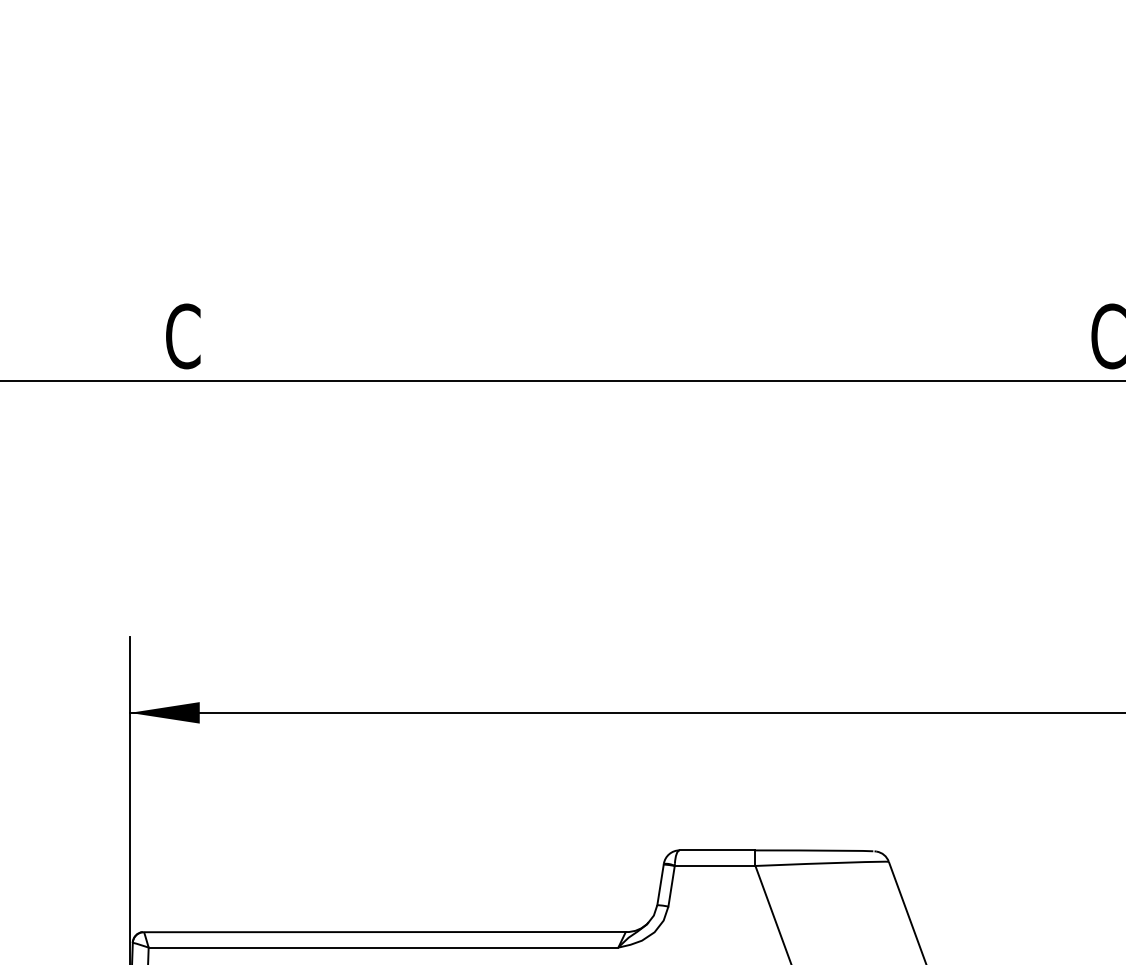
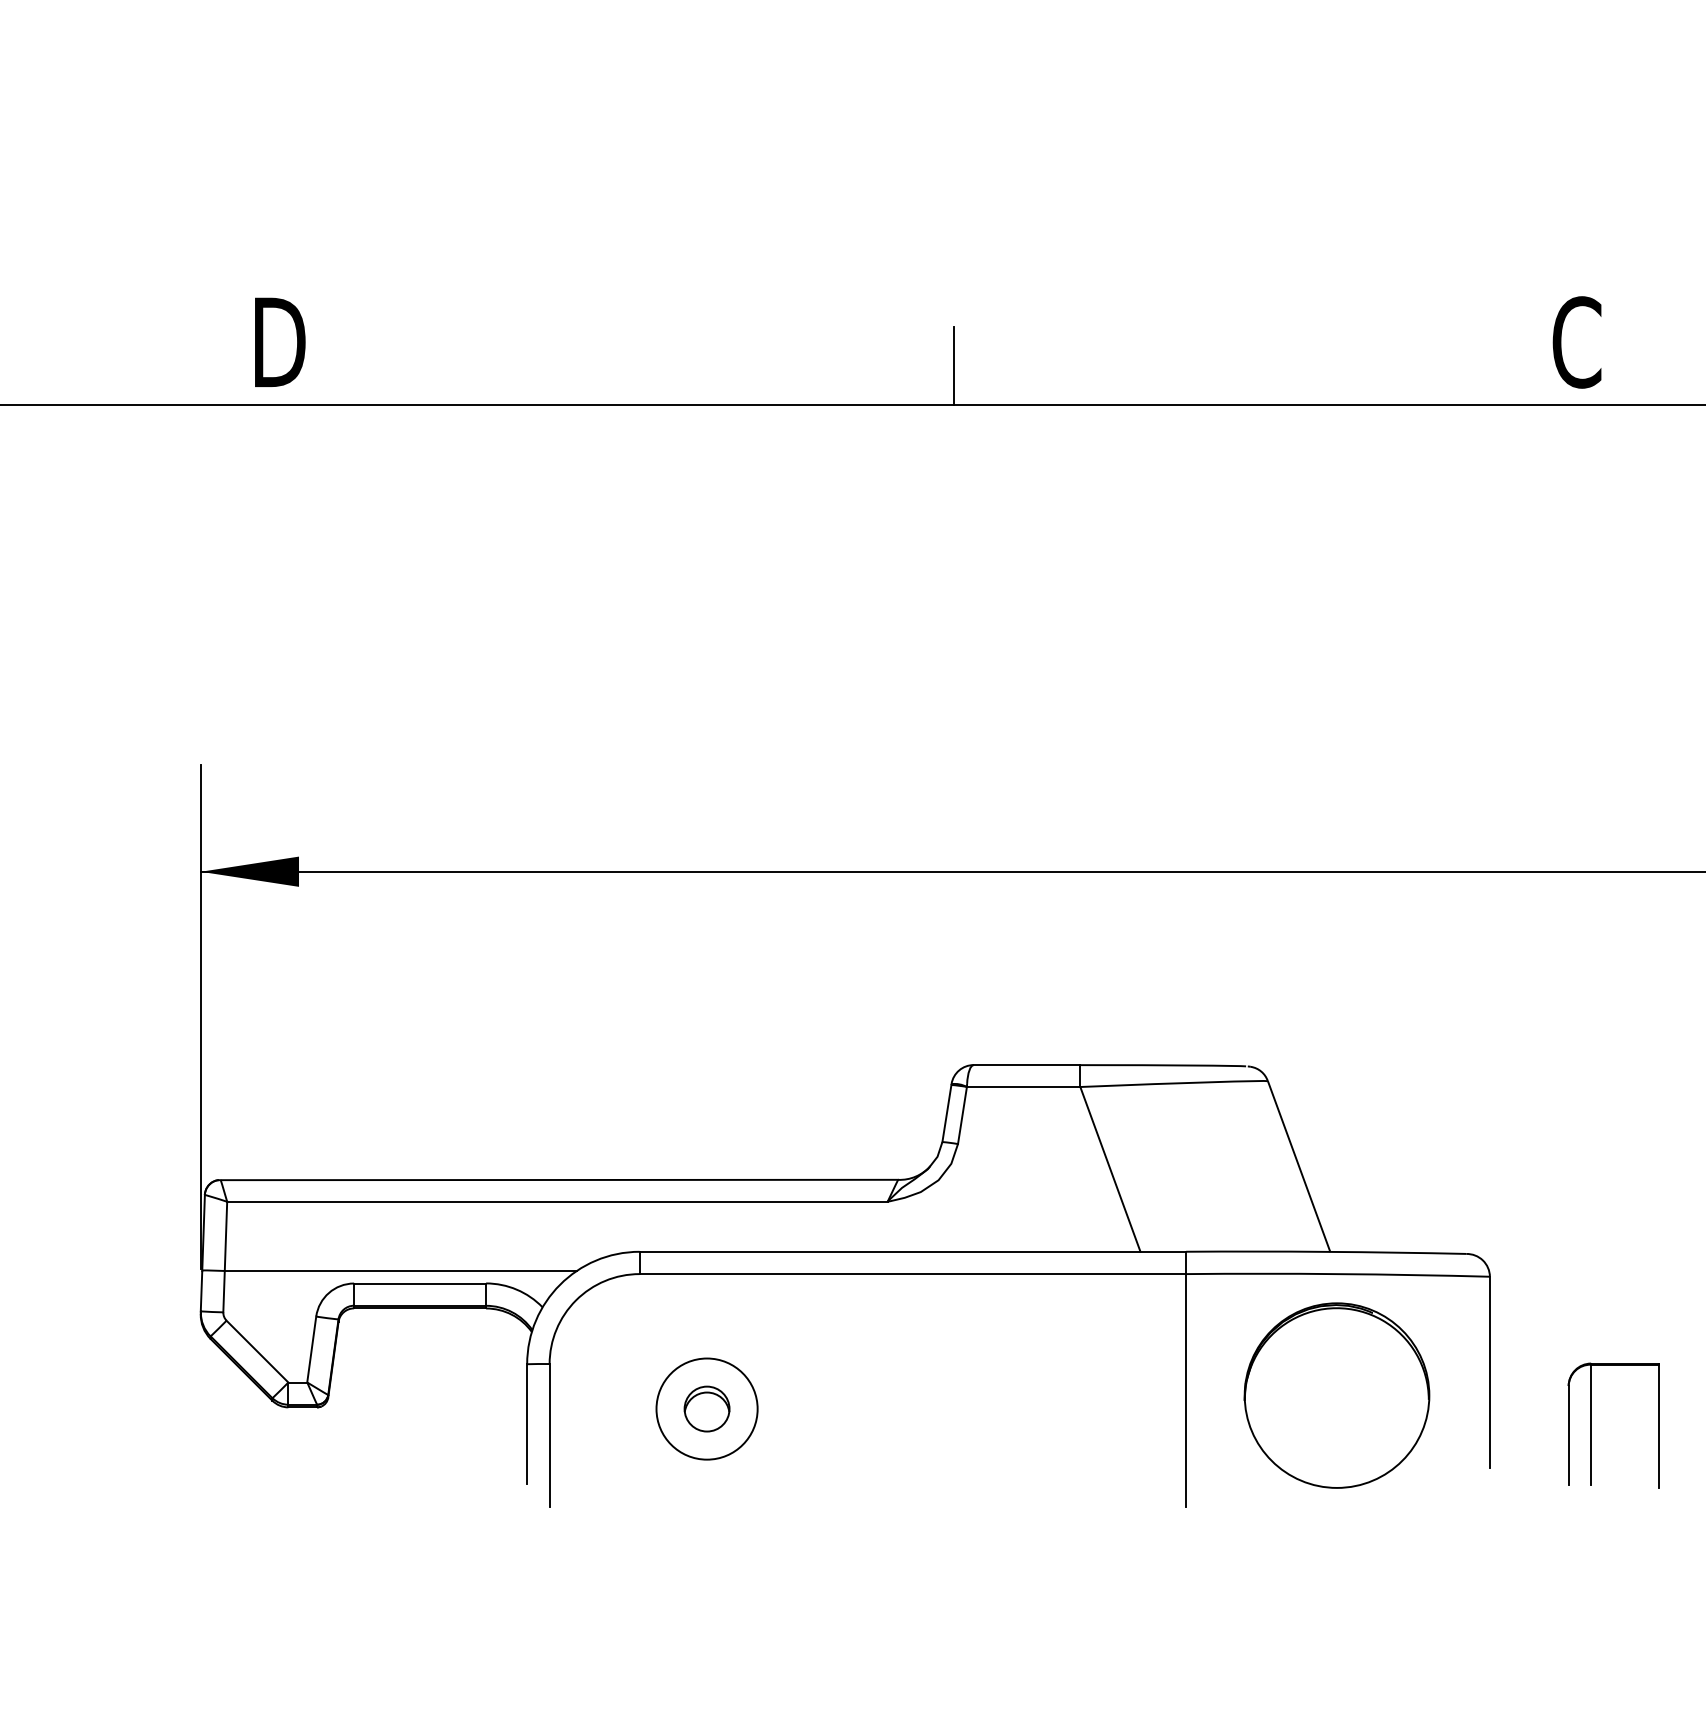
text: (185, 336) -> (278, 342), C -> D
line: (665, 352) -> (953, 365), added

